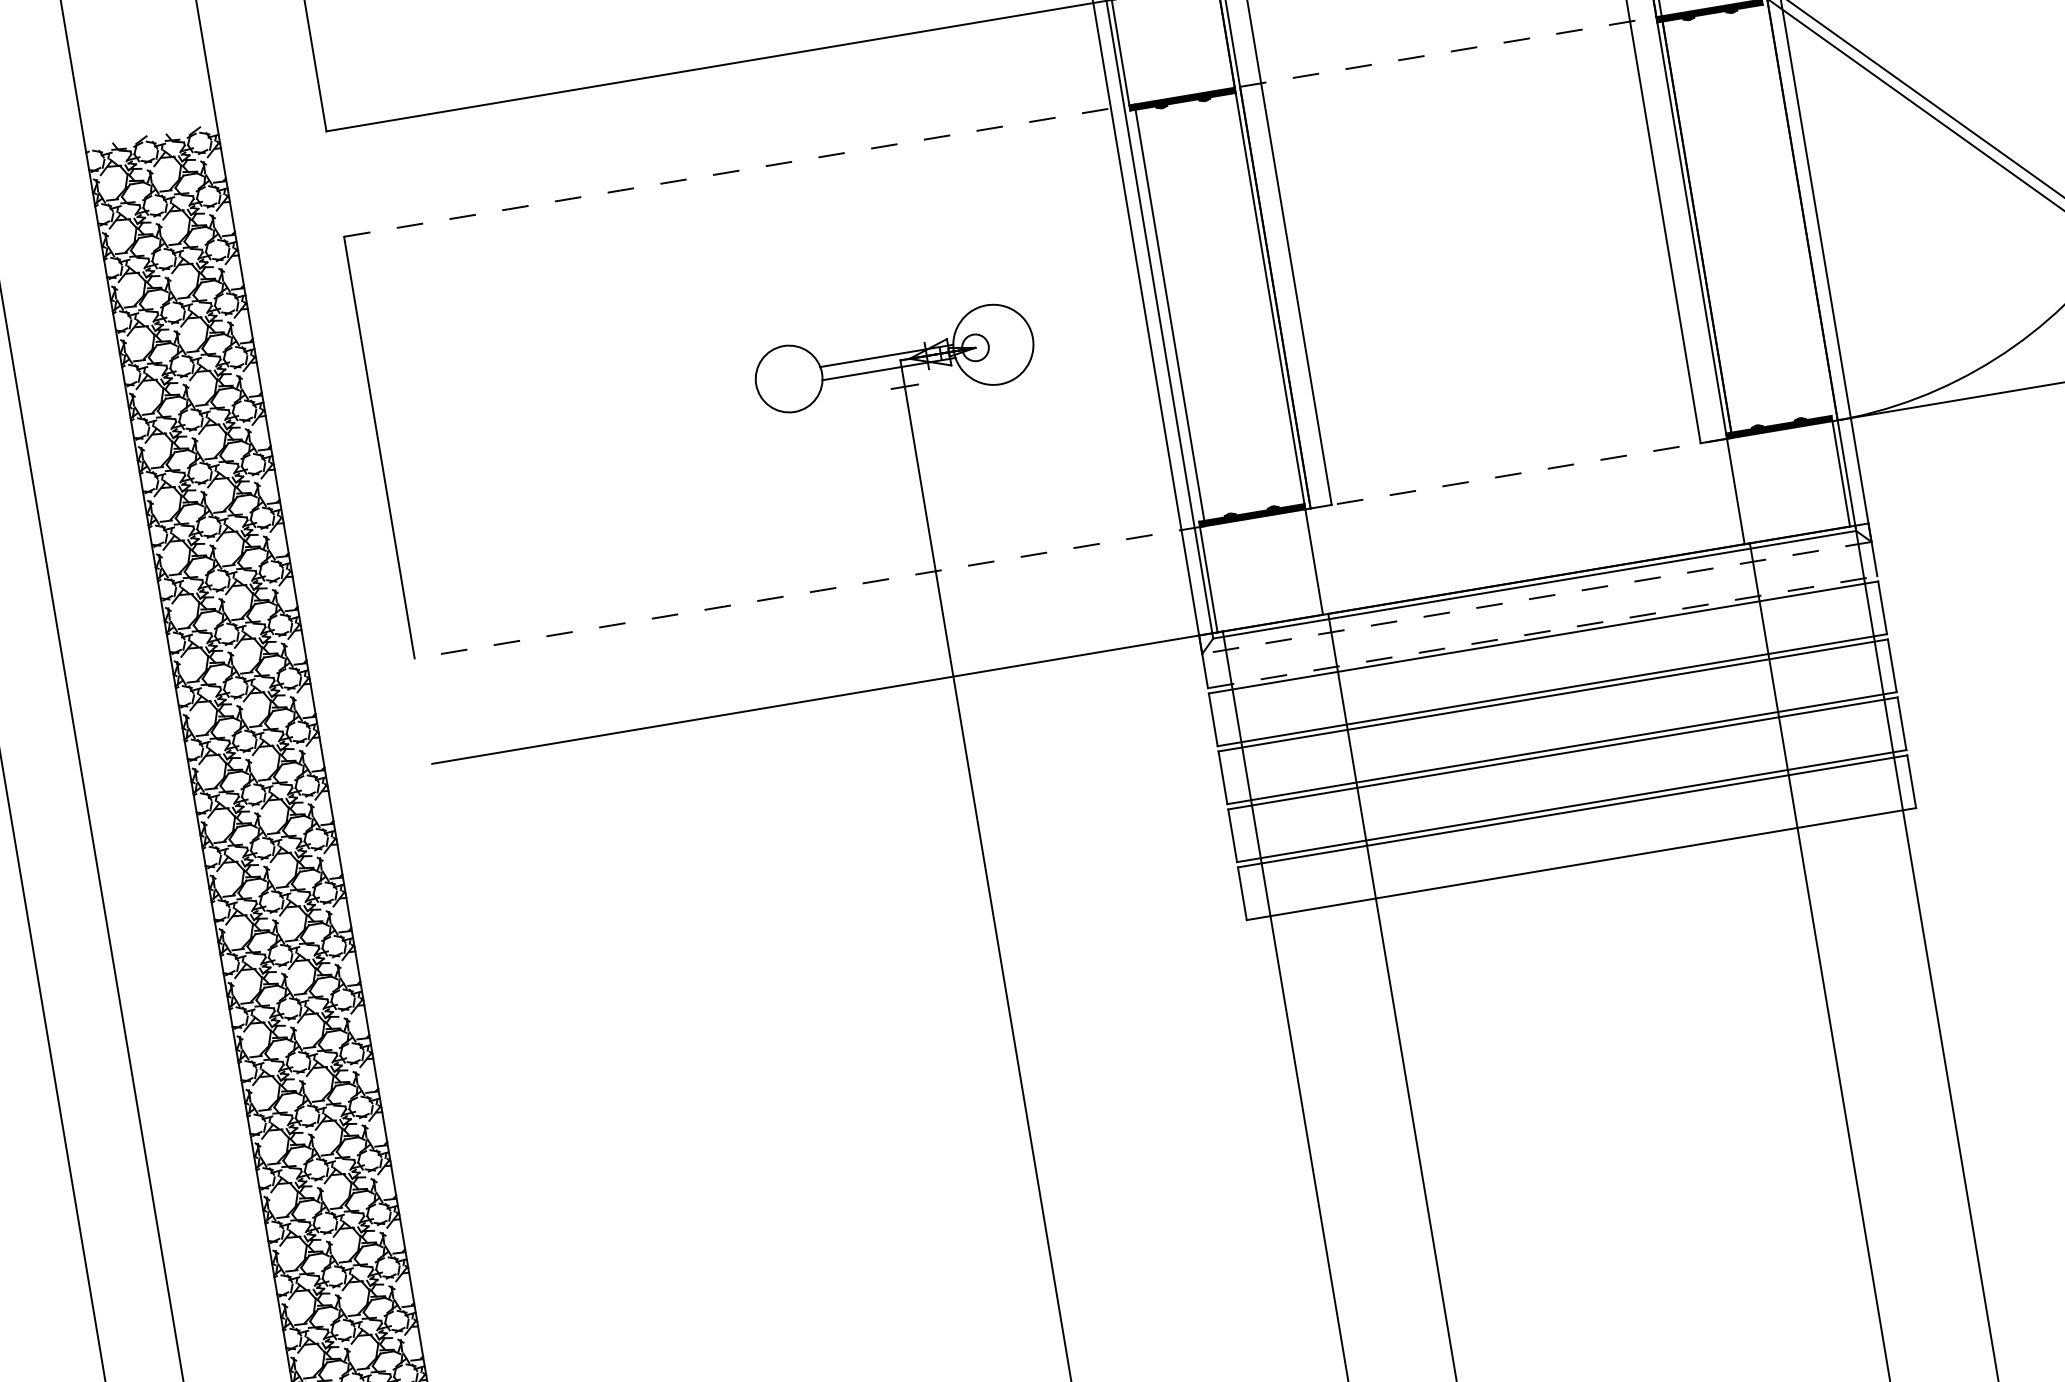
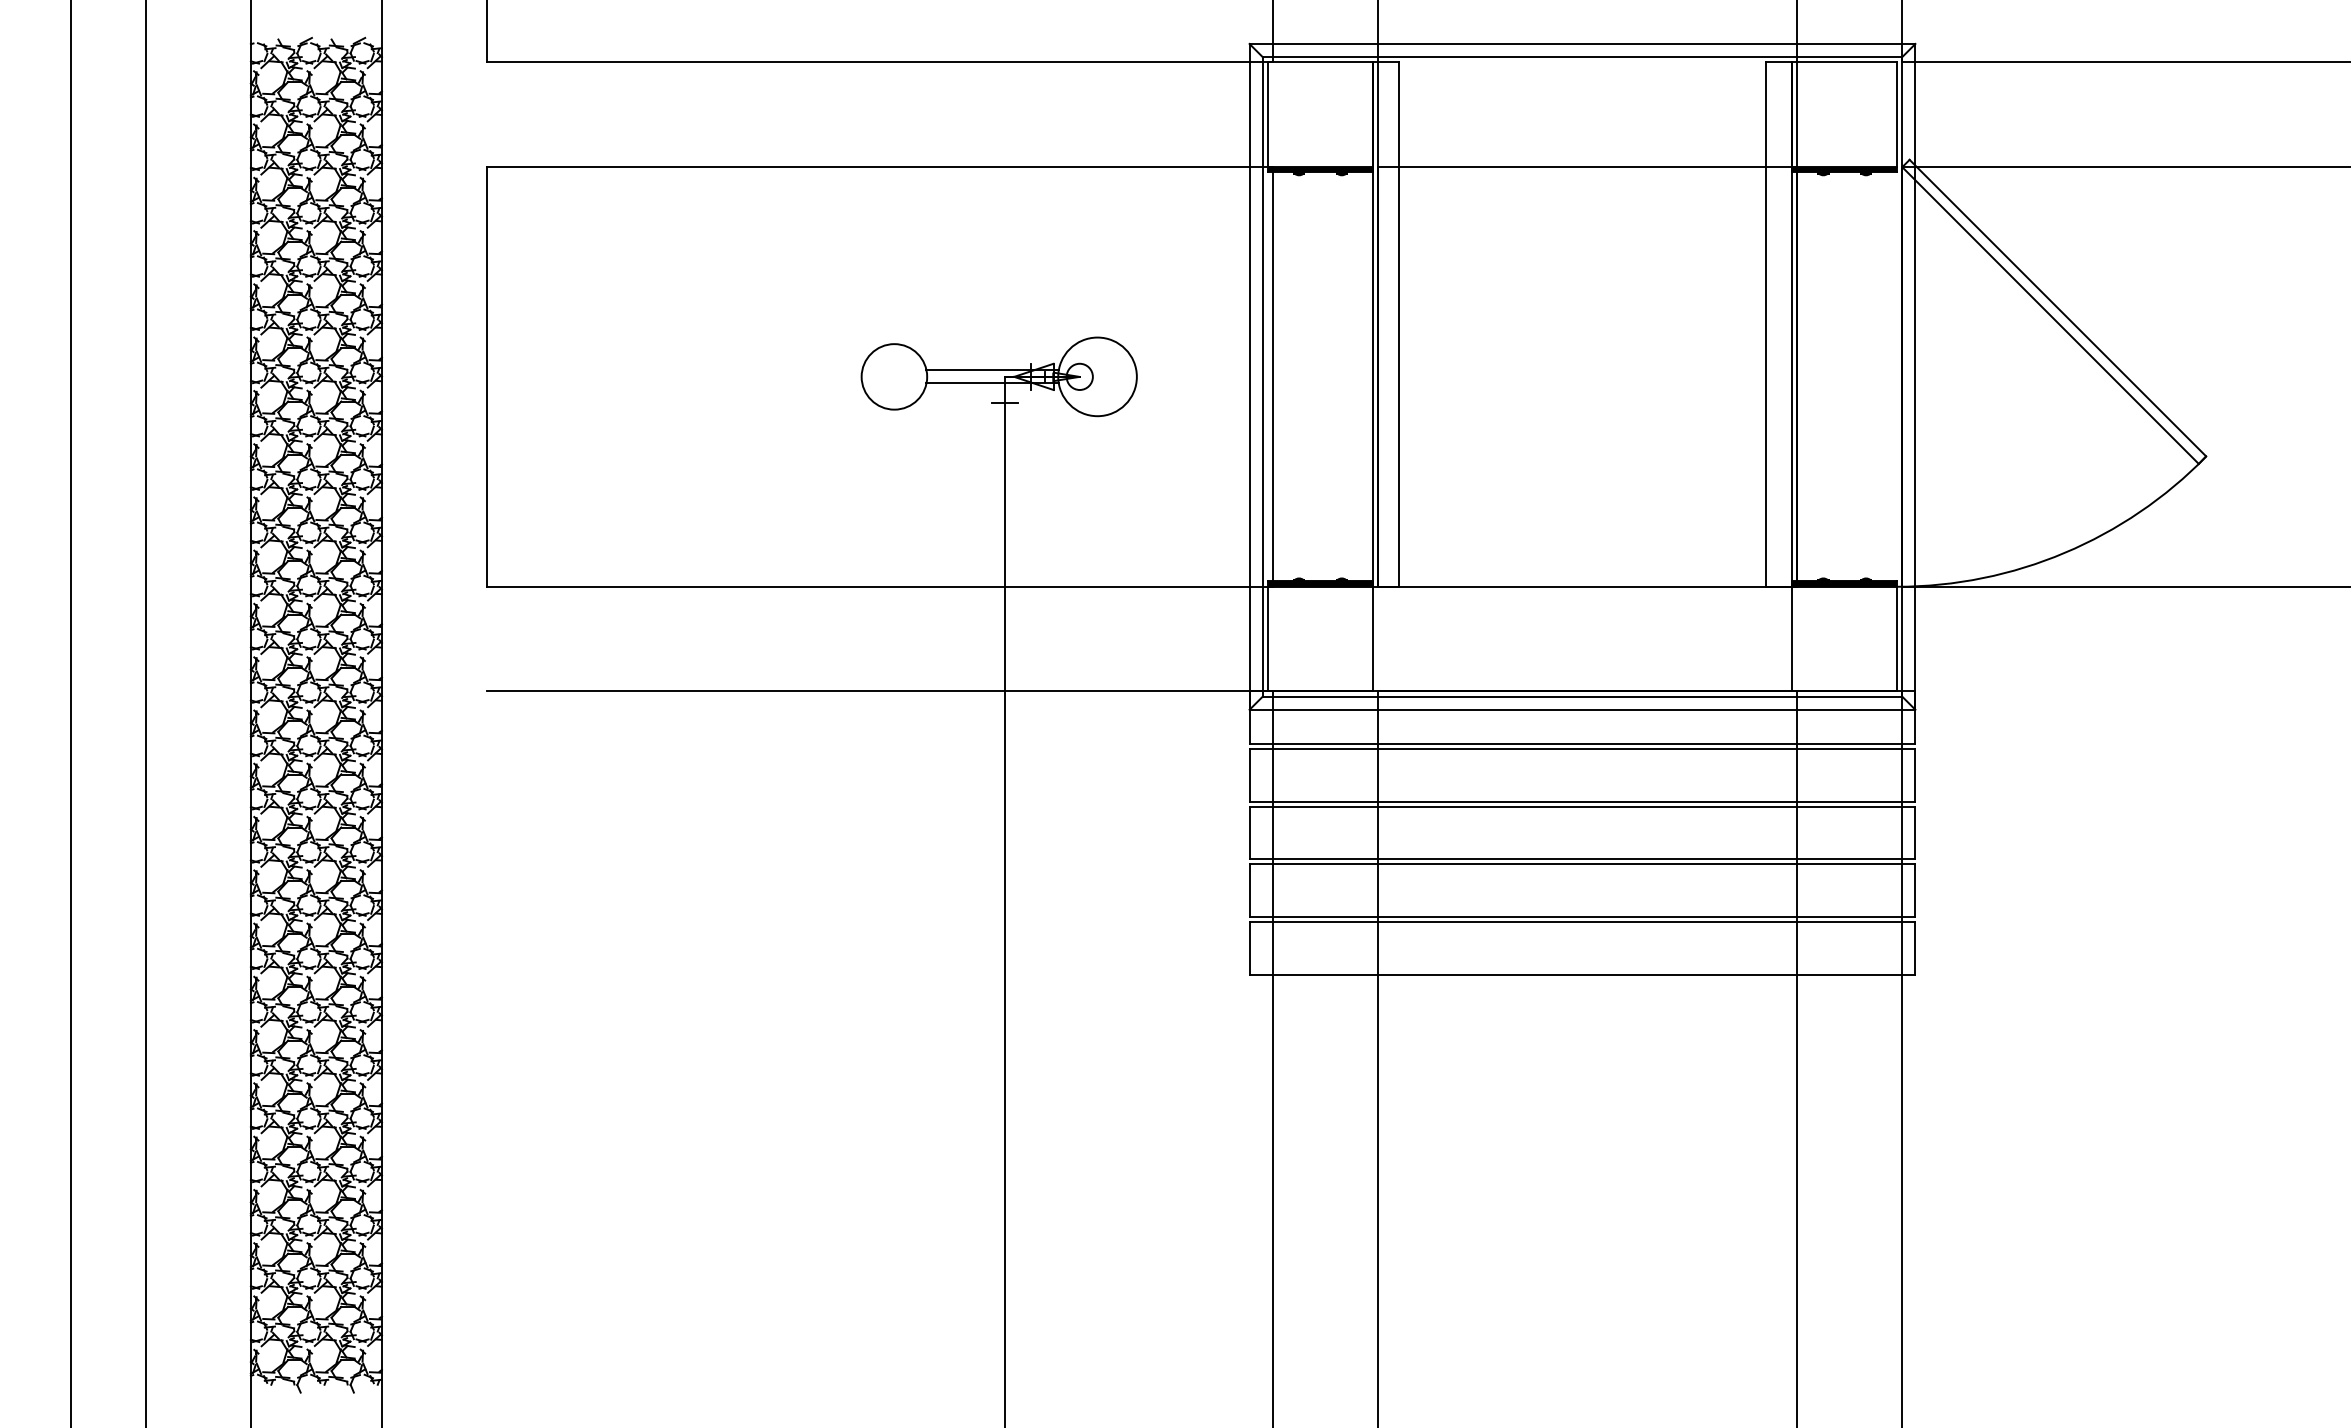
line: (1450, 51) -> (1587, 167), dashed -> solid
line: (739, 170) -> (880, 167), dashed -> solid
line: (1521, 473) -> (1587, 586), dashed -> solid
line: (809, 592) -> (879, 586), dashed -> solid
line: (1536, 597) -> (1582, 709), dashed -> solid
line: (1542, 631) -> (1582, 743), dashed -> solid

